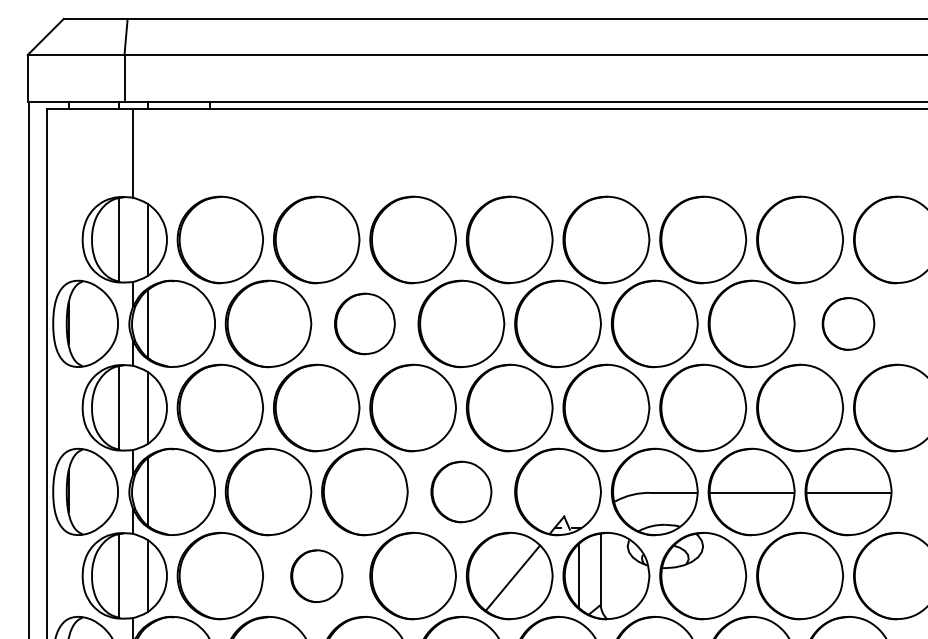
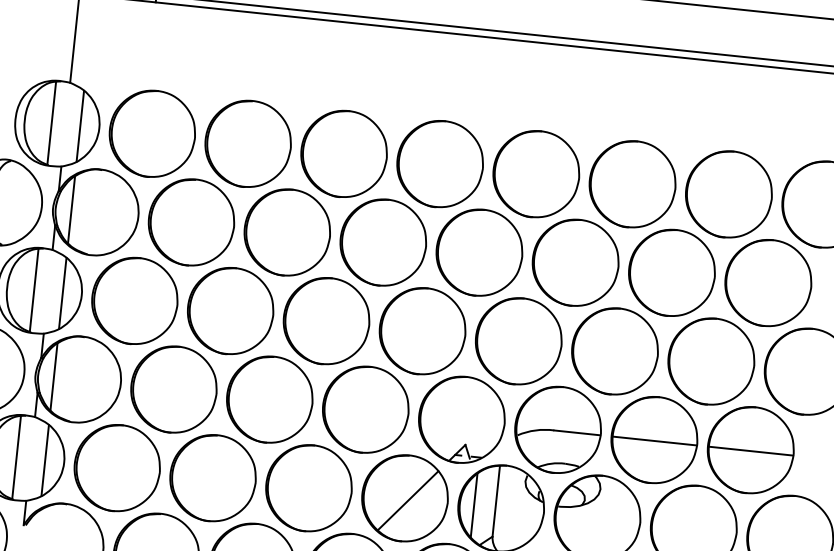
part: (364, 323) -> (287, 232), size x1.43
part: (848, 323) -> (768, 282), size x1.67
part: (461, 491) -> (365, 409), size x1.43
part: (316, 576) -> (212, 478), size x1.67

